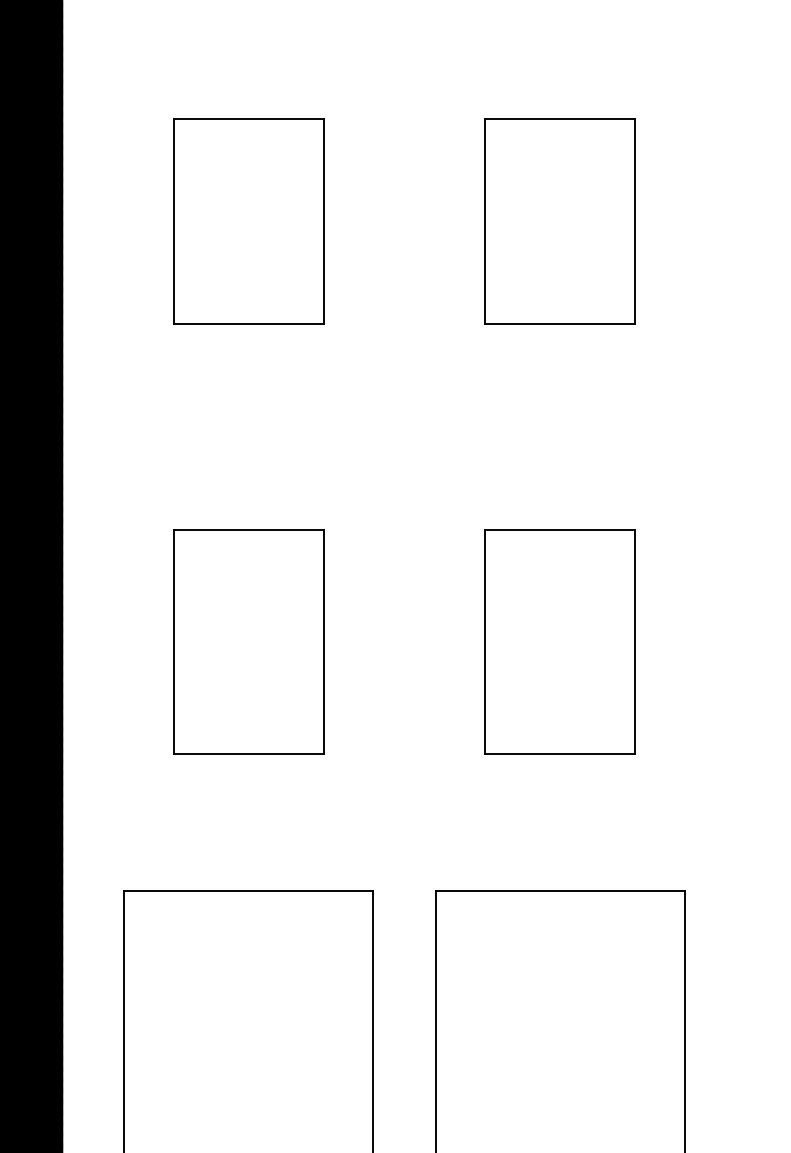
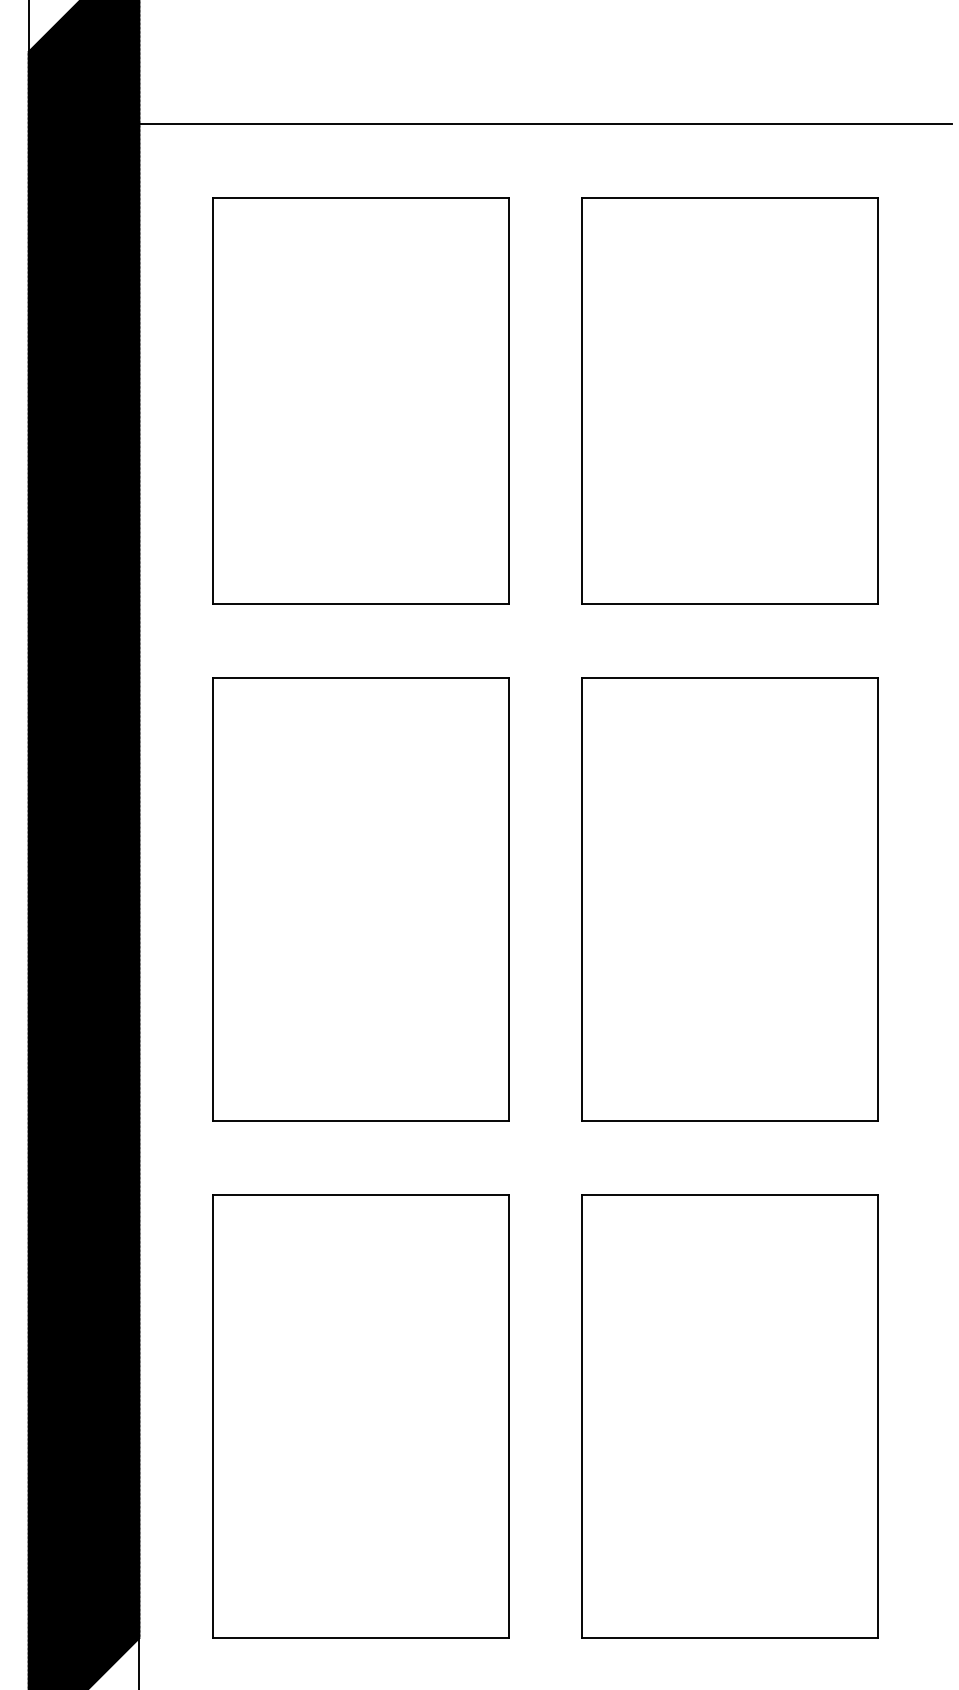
part: (248, 221) -> (360, 400), size x1.67
part: (559, 221) -> (729, 400), size x1.67
part: (248, 641) -> (360, 899), size x1.67
part: (559, 641) -> (729, 899), size x1.67

